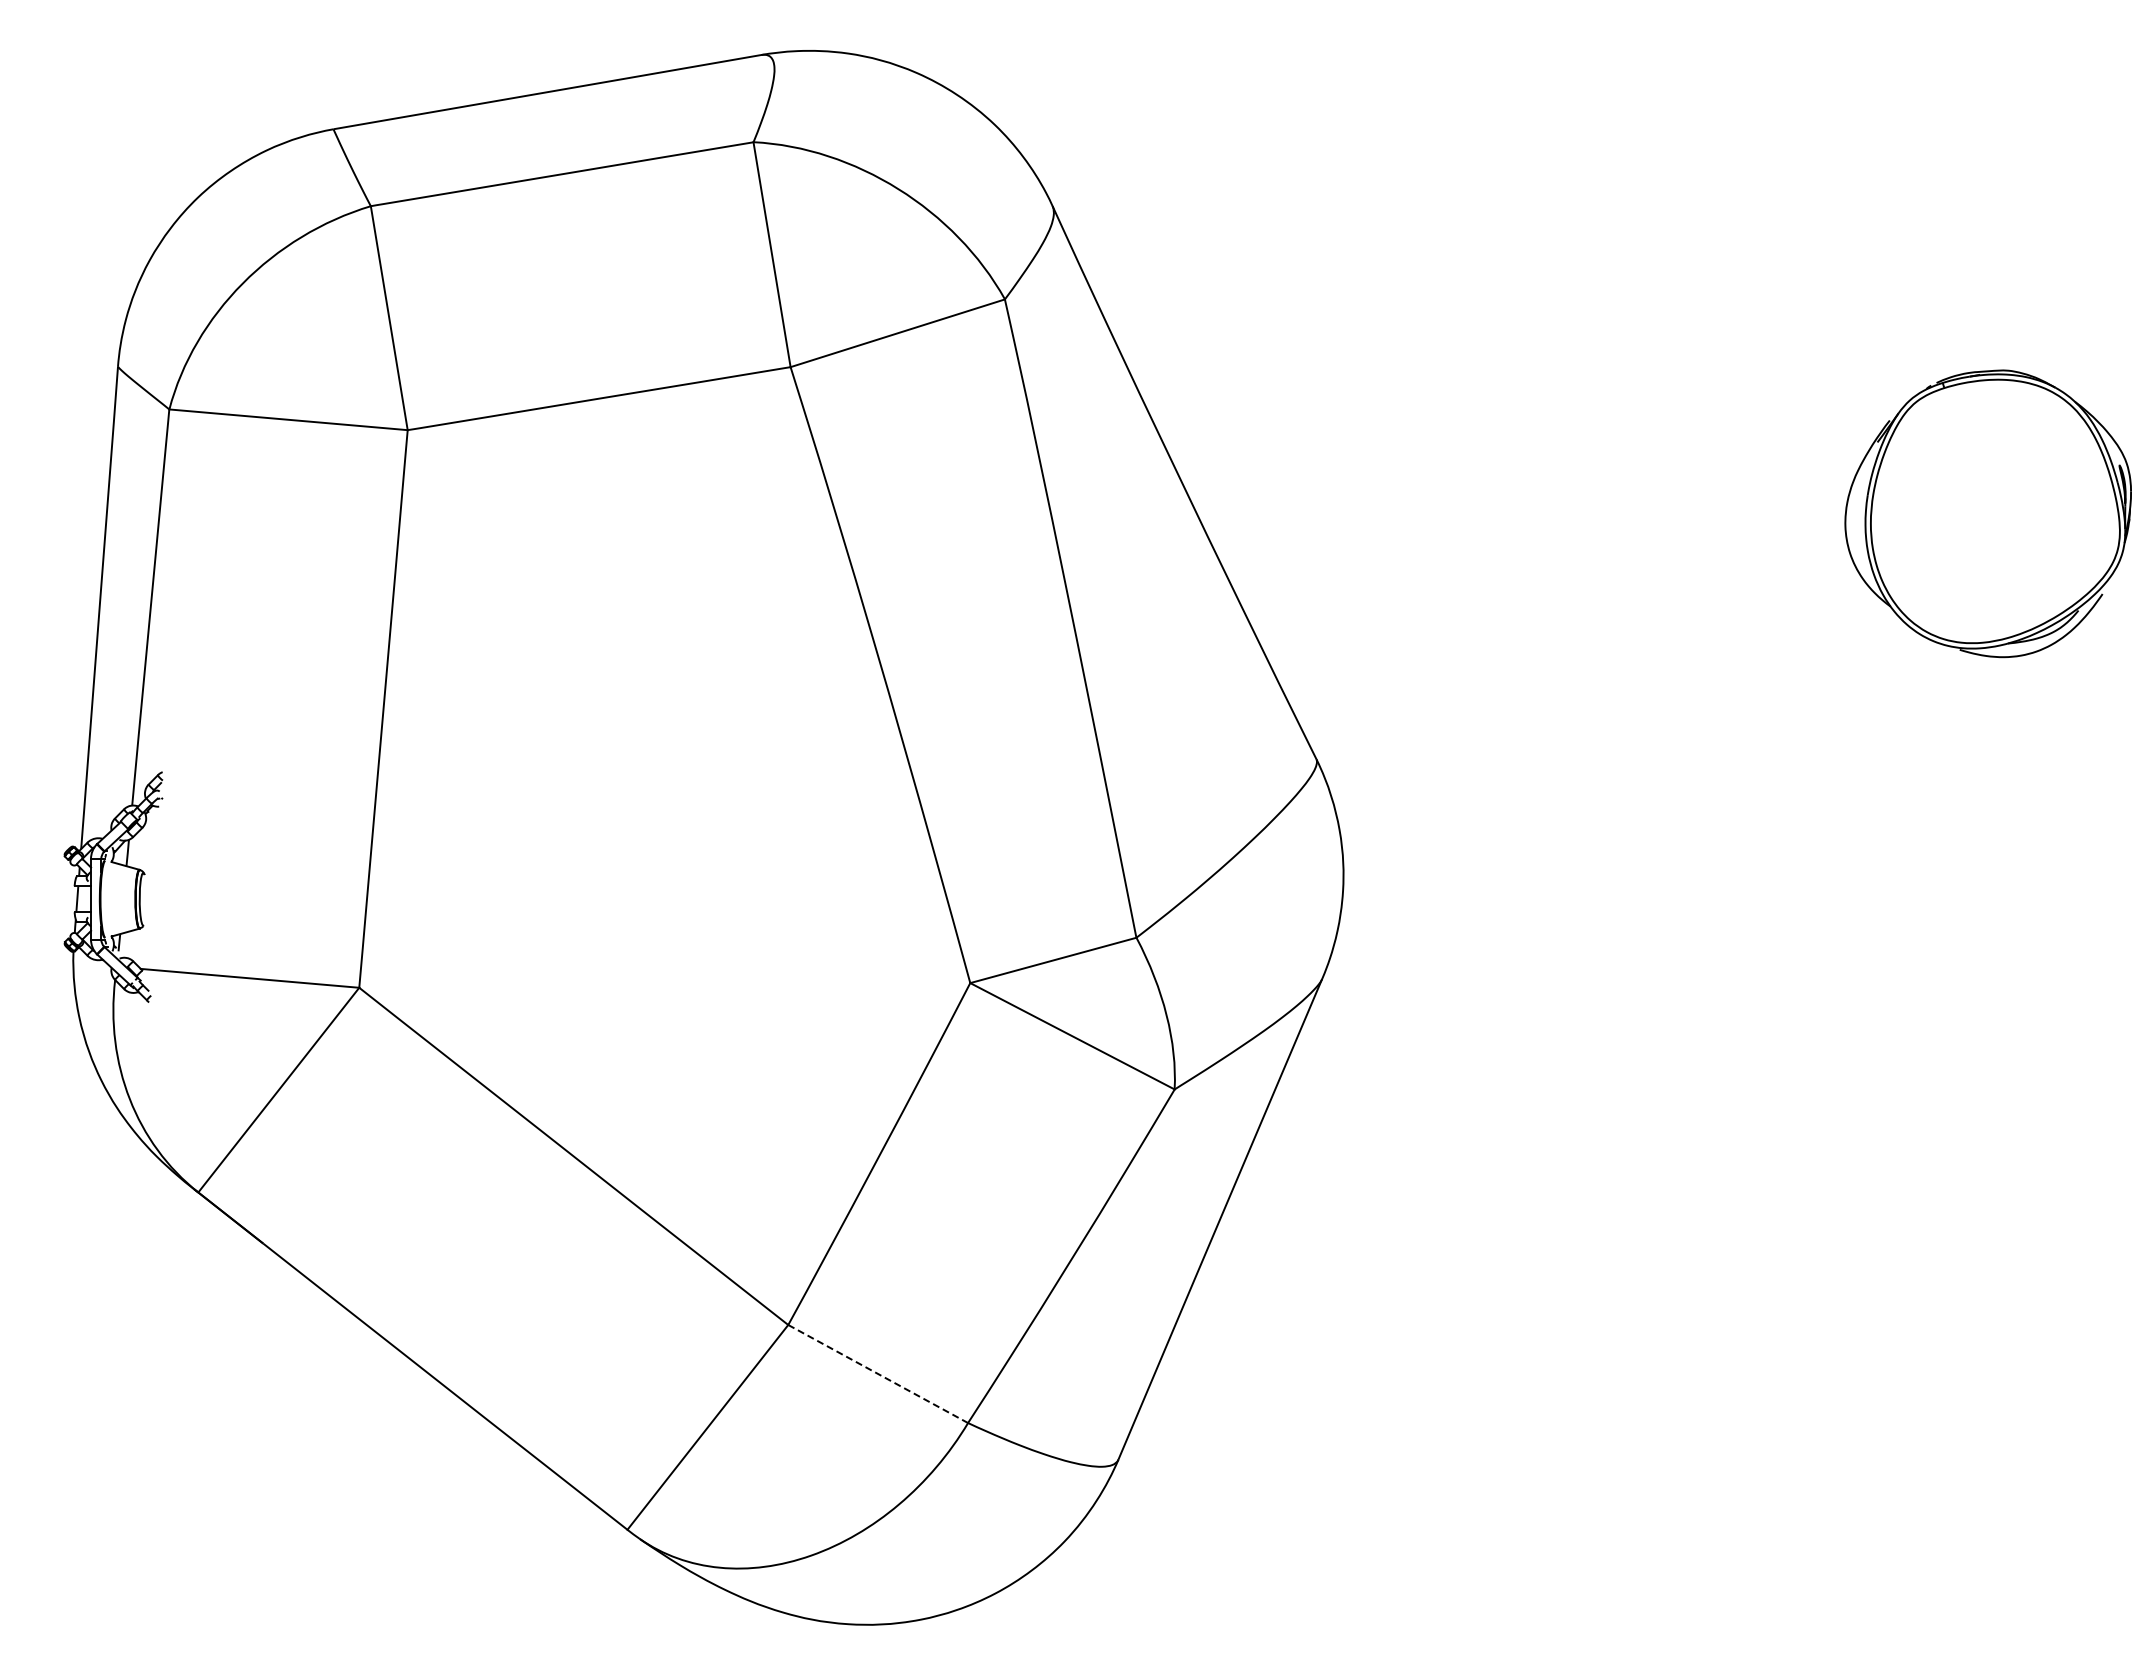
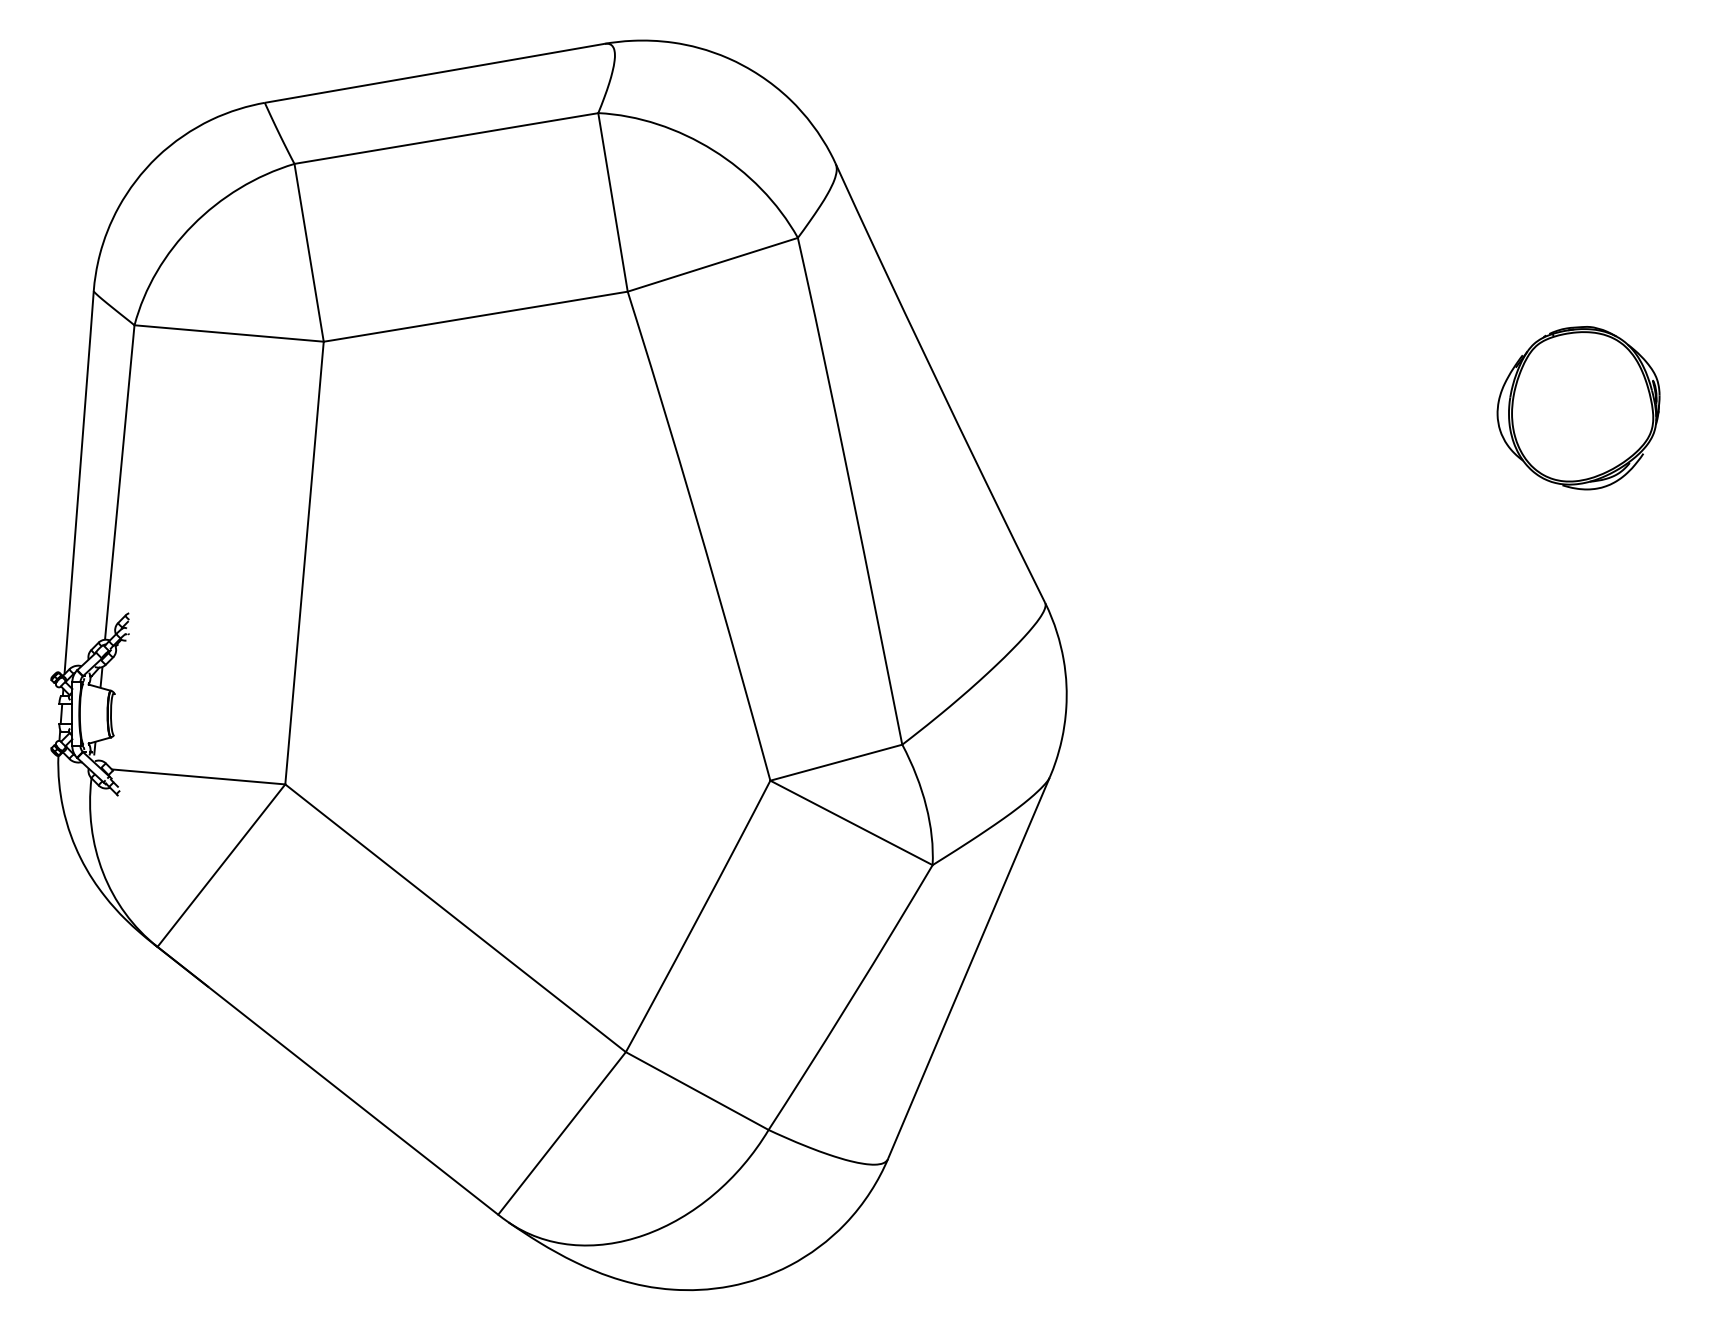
part: (1988, 513) -> (1578, 407), size x0.71
line: (878, 1374) -> (697, 1091), dashed -> solid

